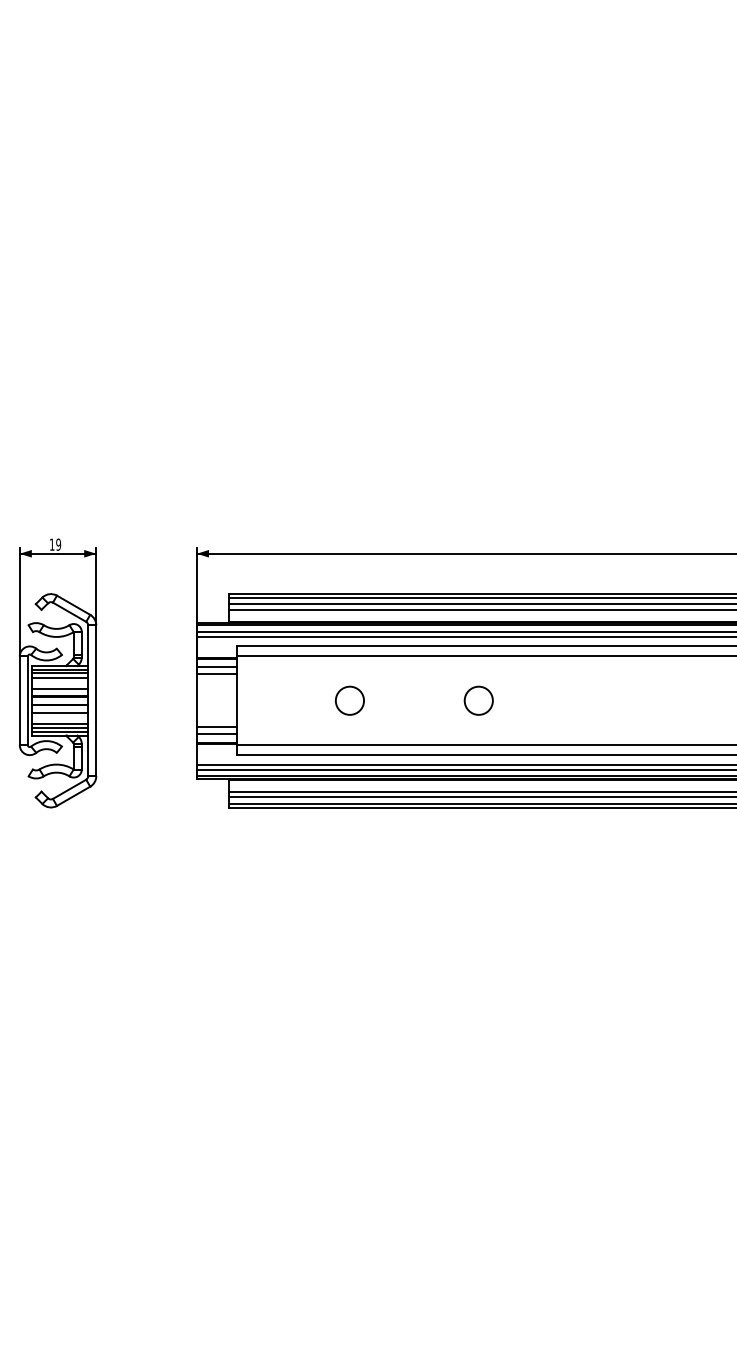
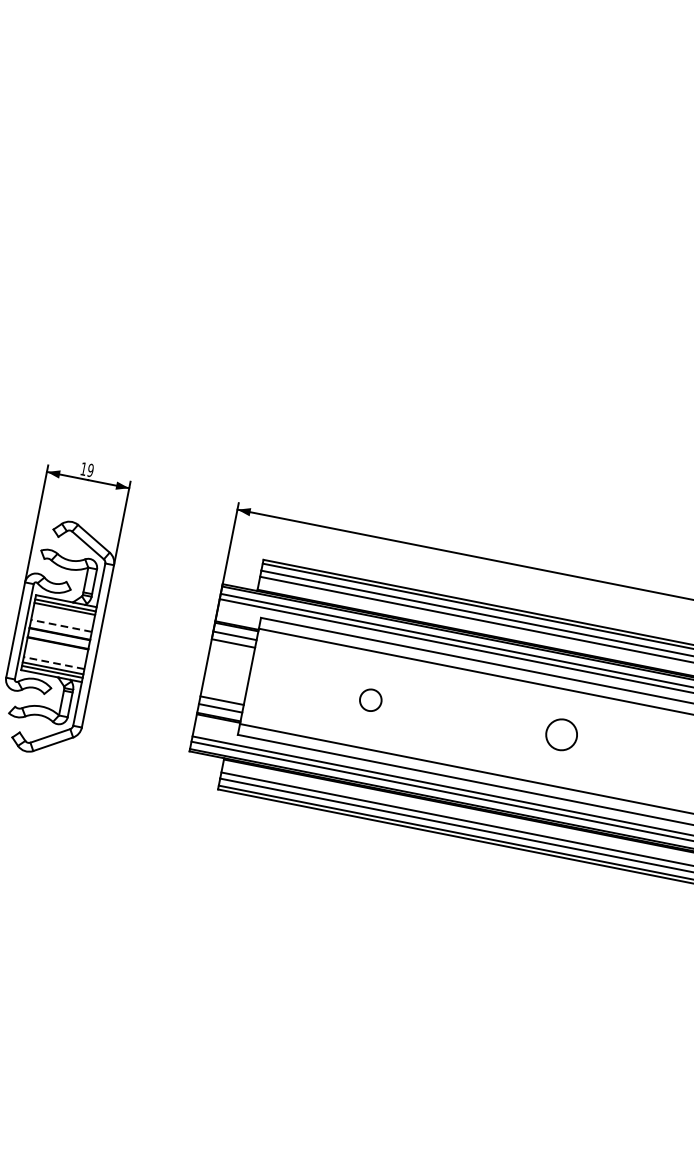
line: (59, 678) -> (63, 614), removed
line: (59, 688) -> (60, 625), solid -> dashed
circle: (349, 700) -> (370, 699), size x0.7
circle: (478, 700) -> (561, 734), moved
line: (59, 712) -> (55, 651), removed
line: (59, 723) -> (53, 662), solid -> dashed

